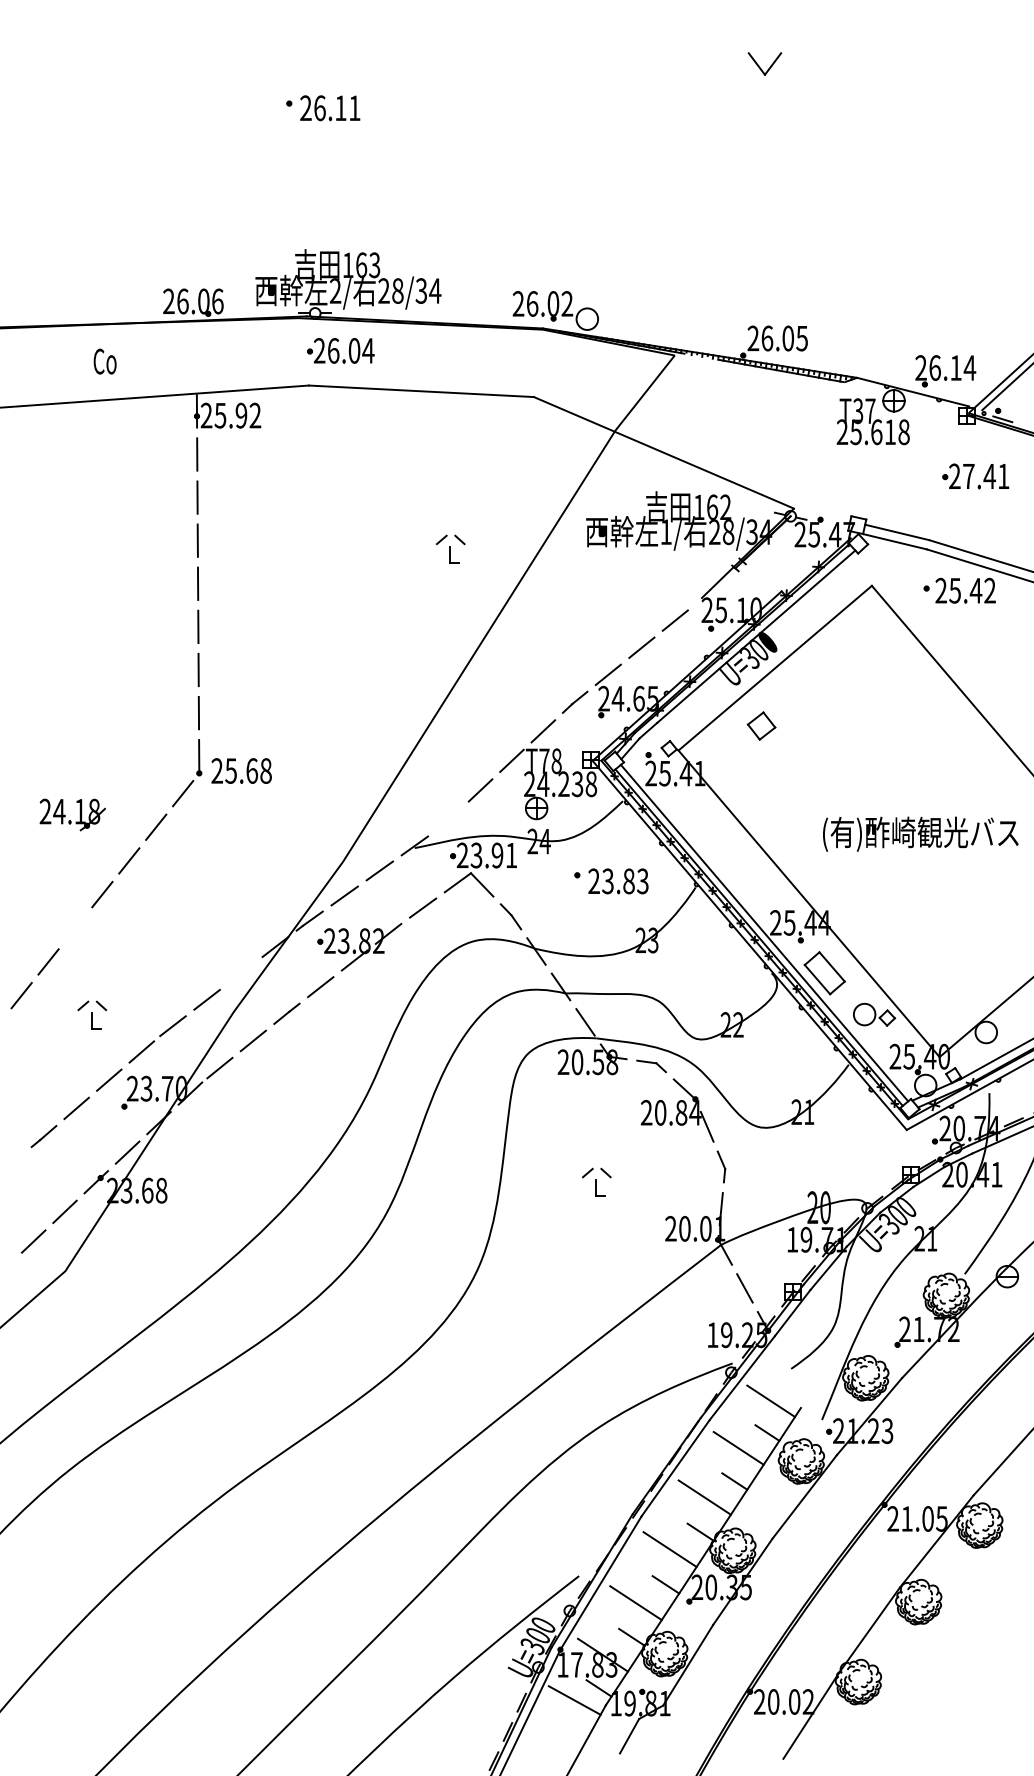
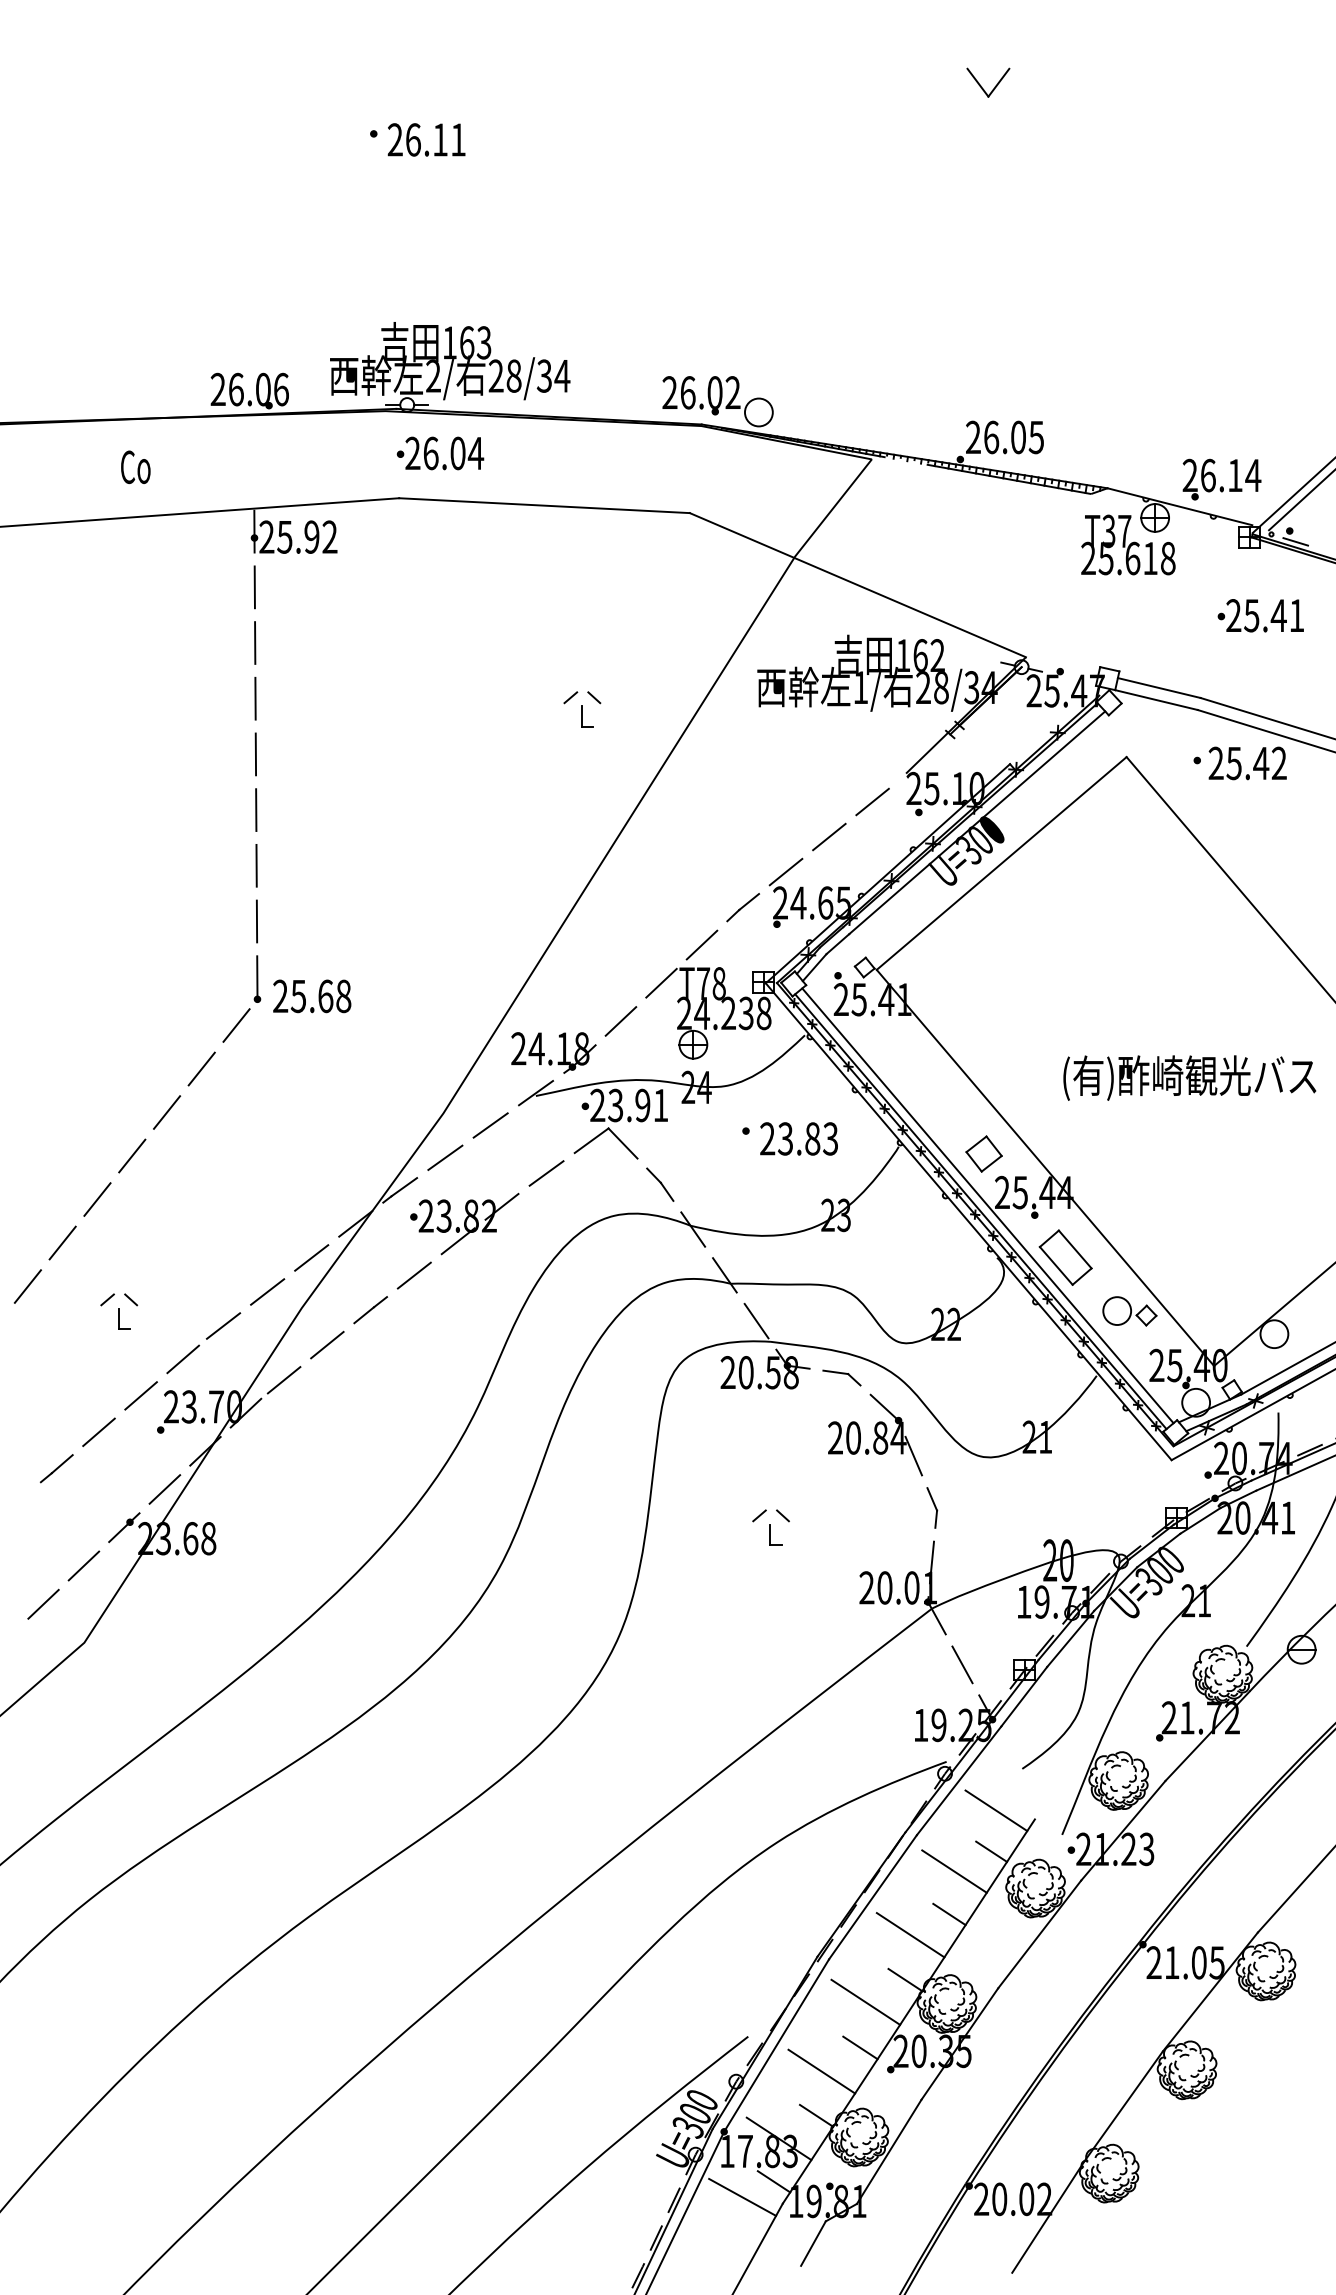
text: (968, 476) -> (1251, 615), 27.41 -> 25.41
part: (761, 725) -> (983, 1153), moved
part: (70, 820) -> (551, 1060), moved
line: (75, 927) -> (97, 1198), added
line: (241, 973) -> (311, 1257), added

